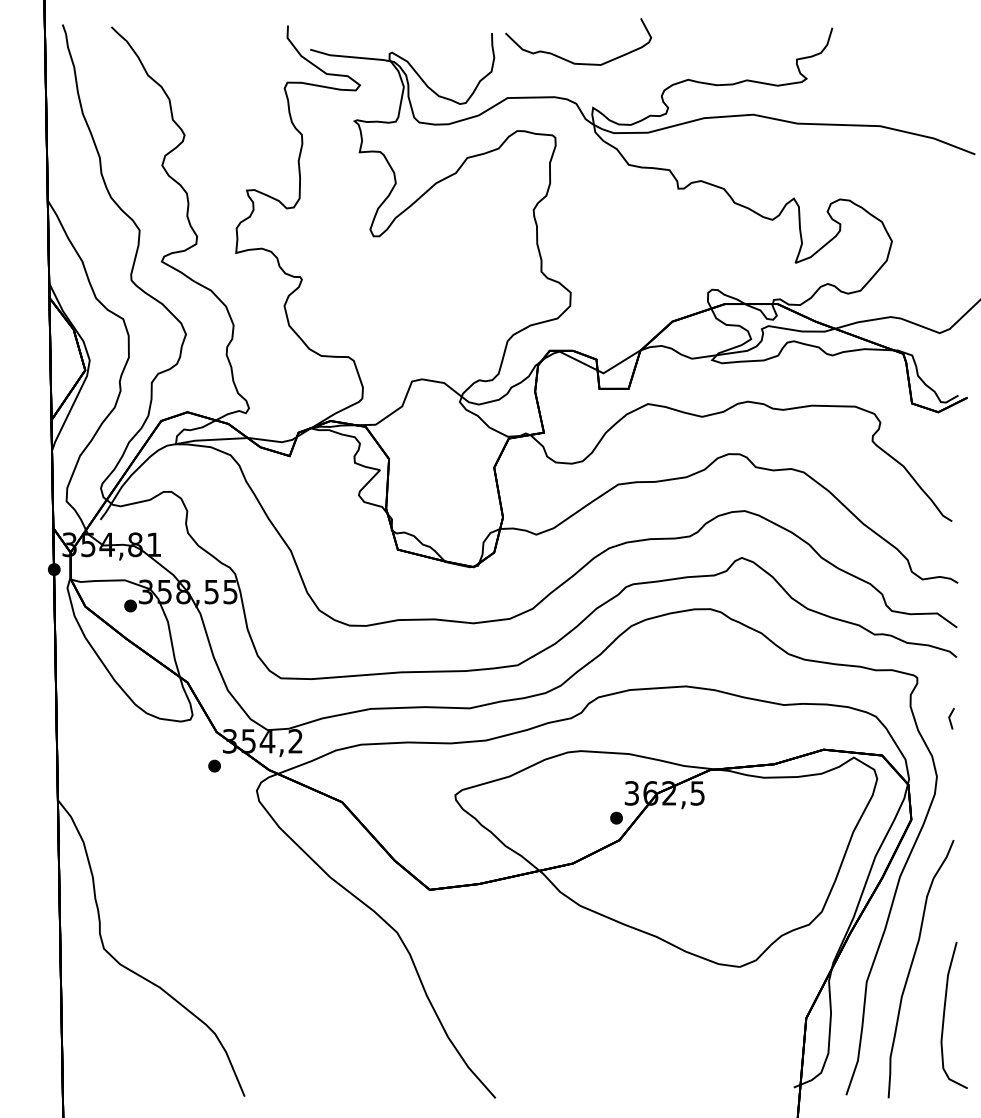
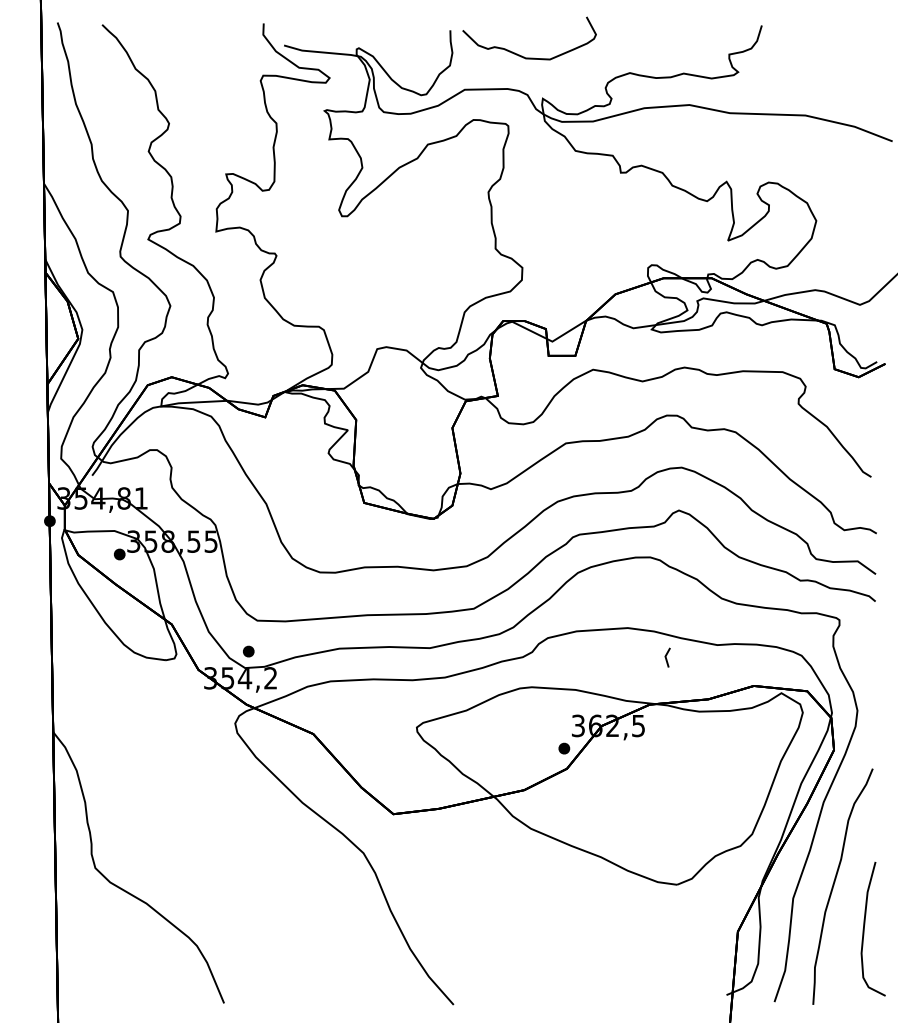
line: (950, 718) -> (666, 657), moved
part: (214, 765) -> (248, 651), moved

